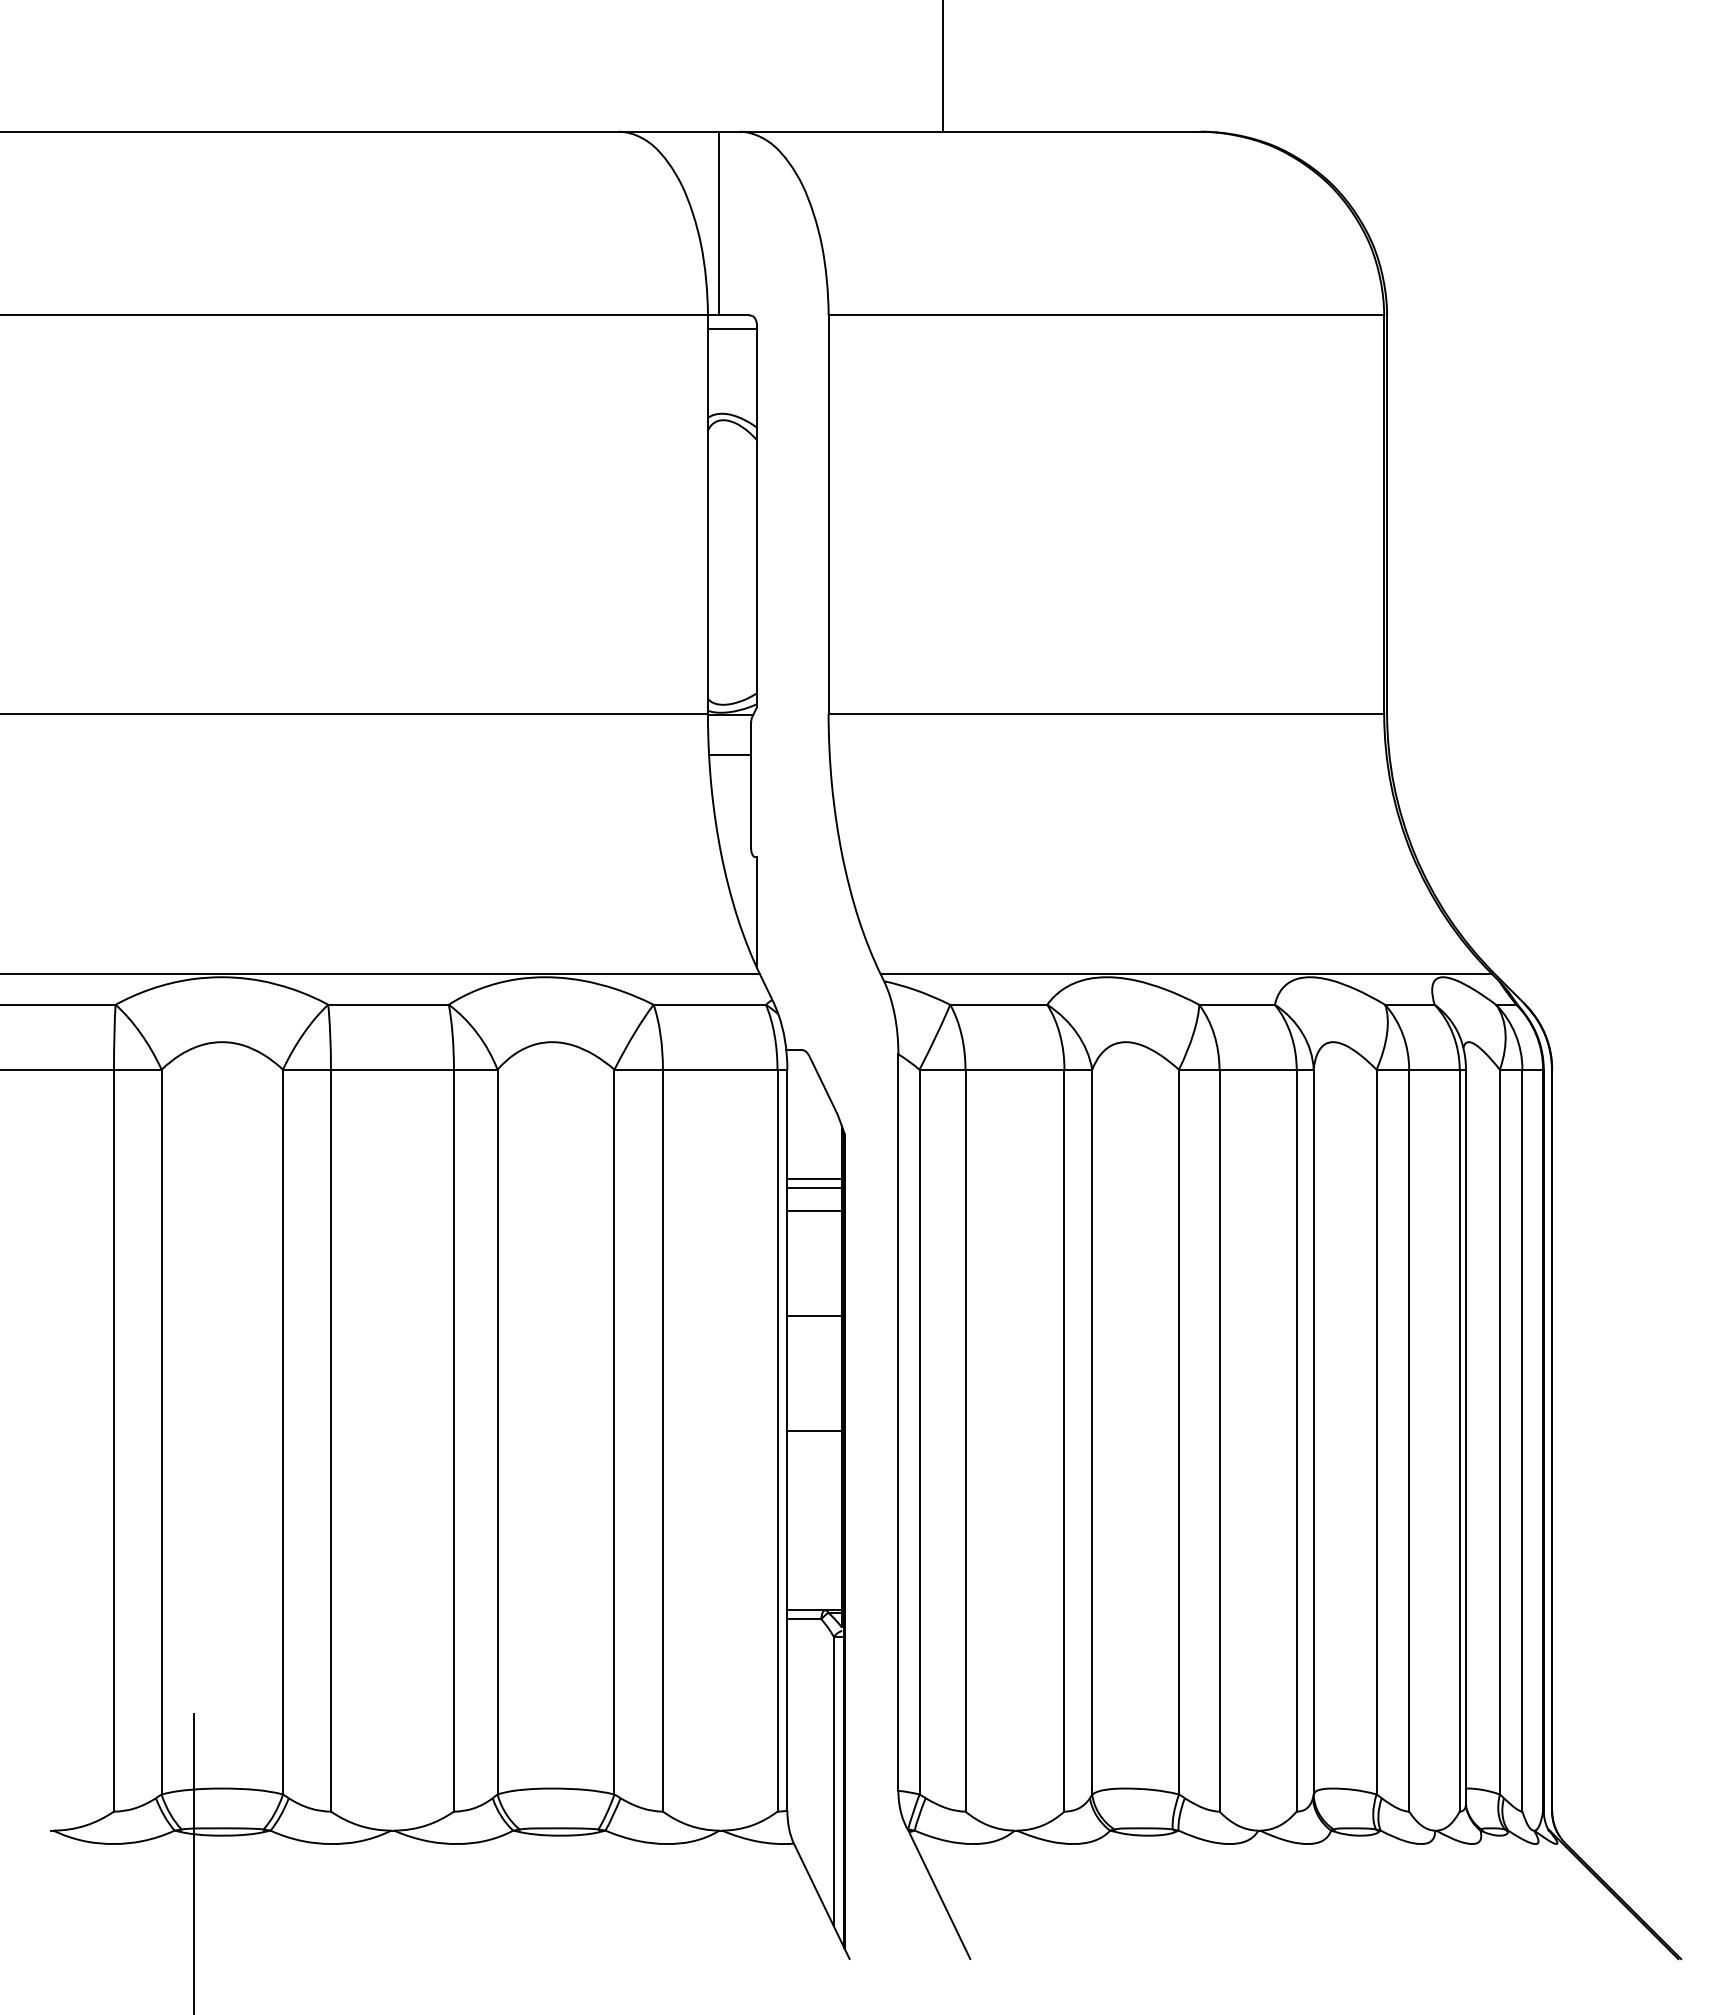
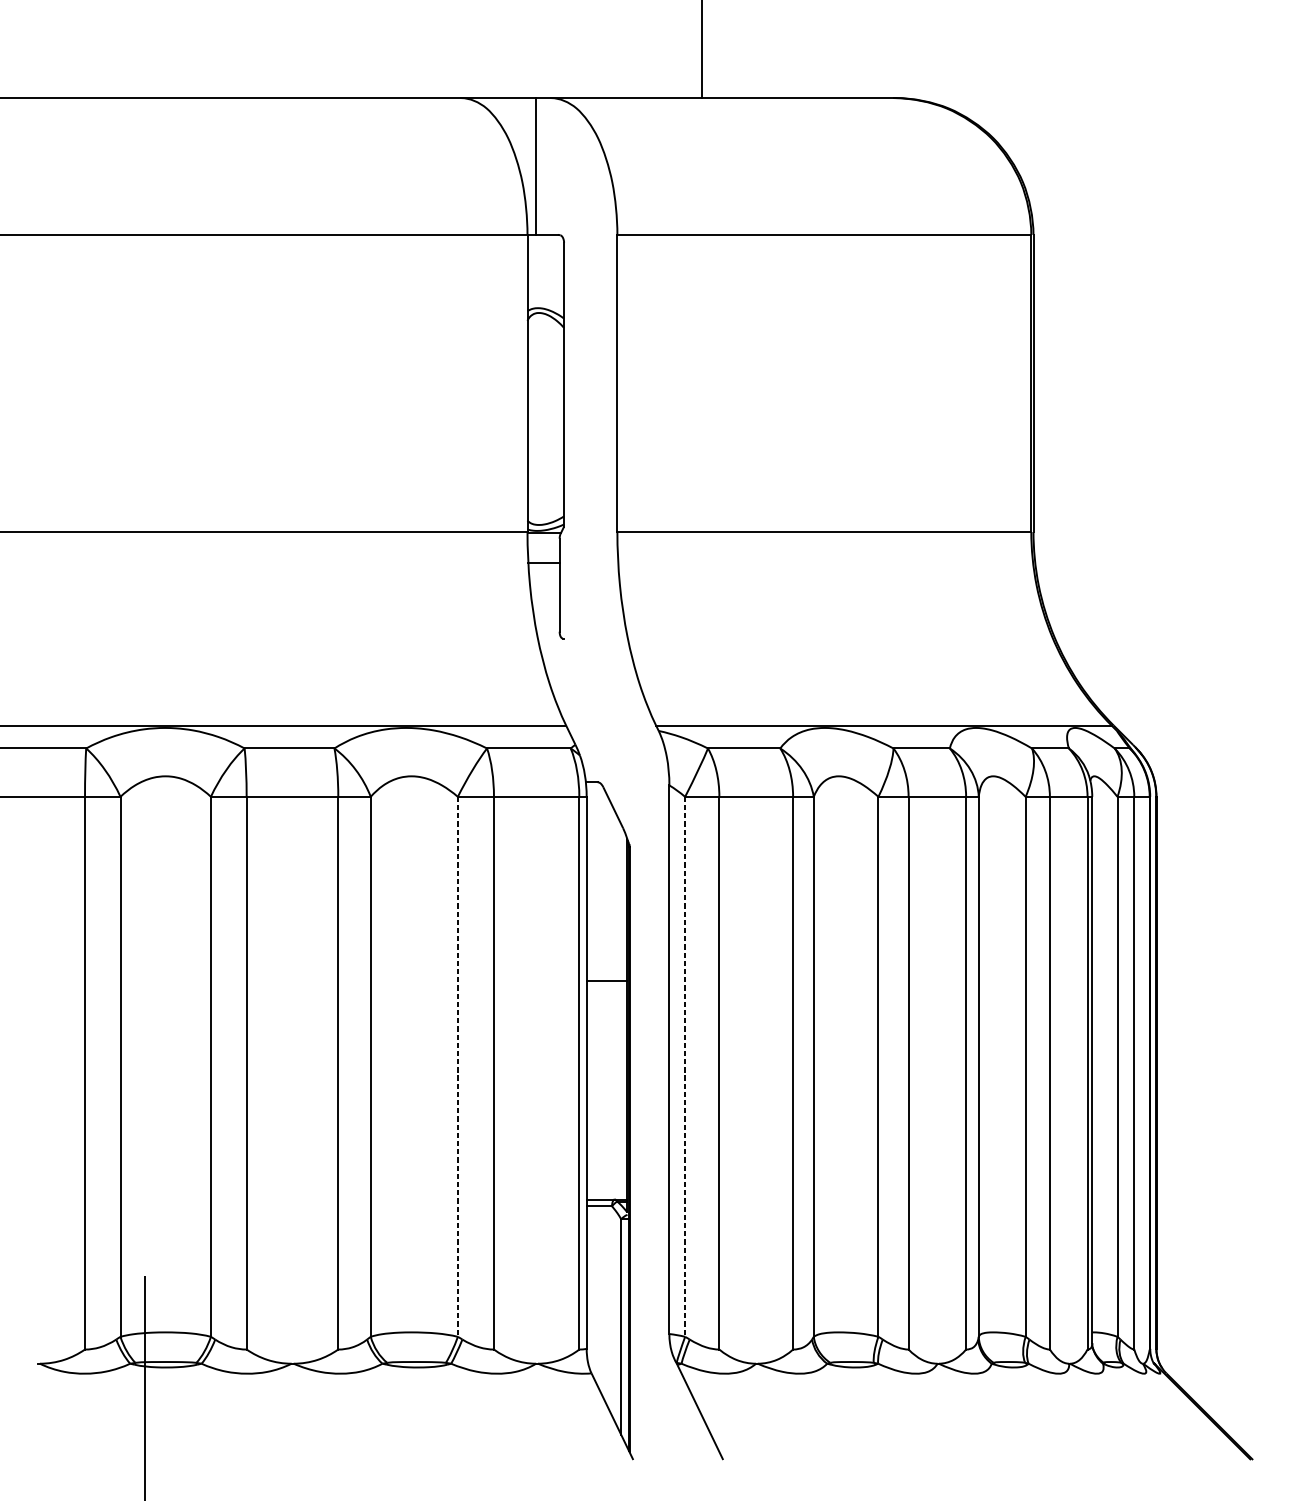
line: (732, 328) -> (545, 244), removed
line: (757, 912) -> (564, 679), removed
line: (814, 1178) -> (606, 877), removed
line: (814, 1187) -> (606, 884), removed
line: (814, 1210) -> (606, 901), removed
line: (814, 1431) -> (606, 1066), removed
line: (614, 1432) -> (457, 1067), solid -> dashed
line: (919, 1432) -> (685, 1067), solid -> dashed

